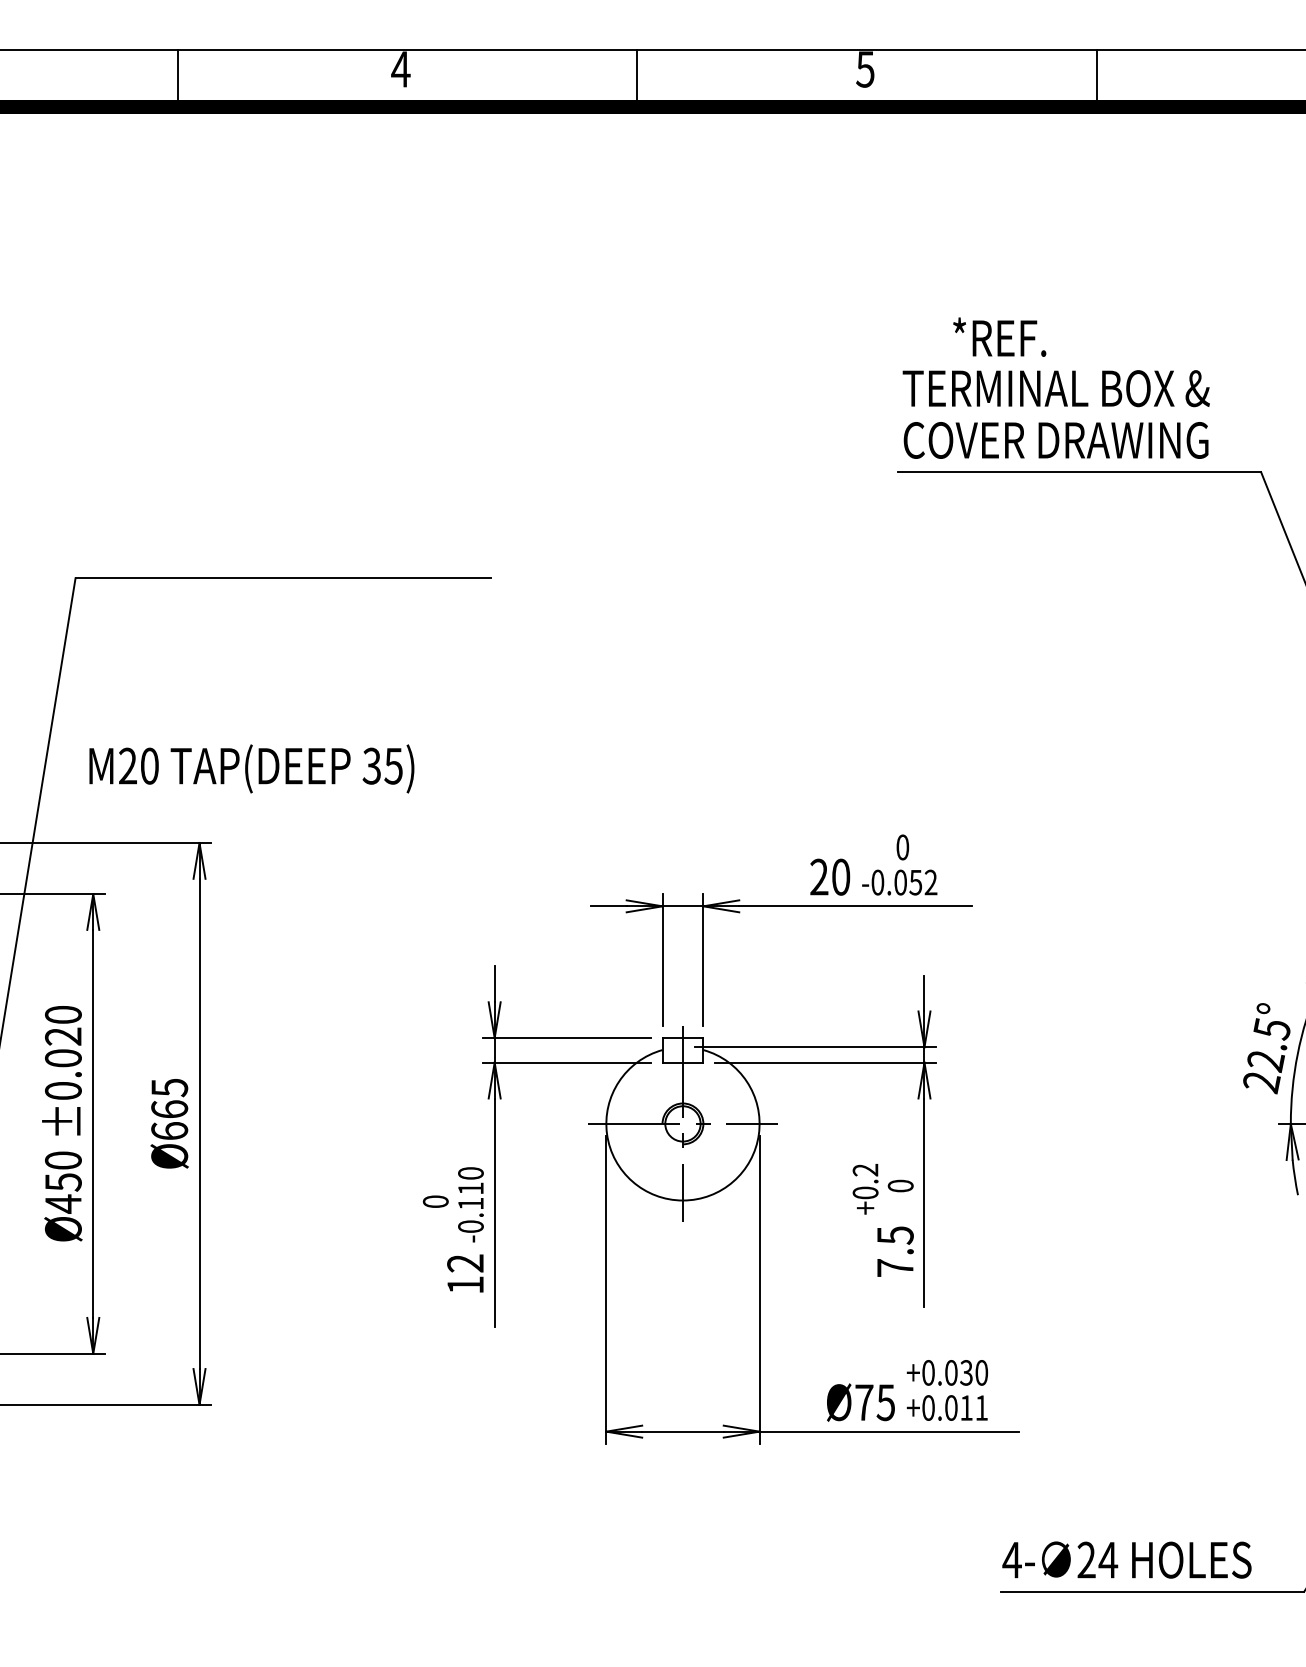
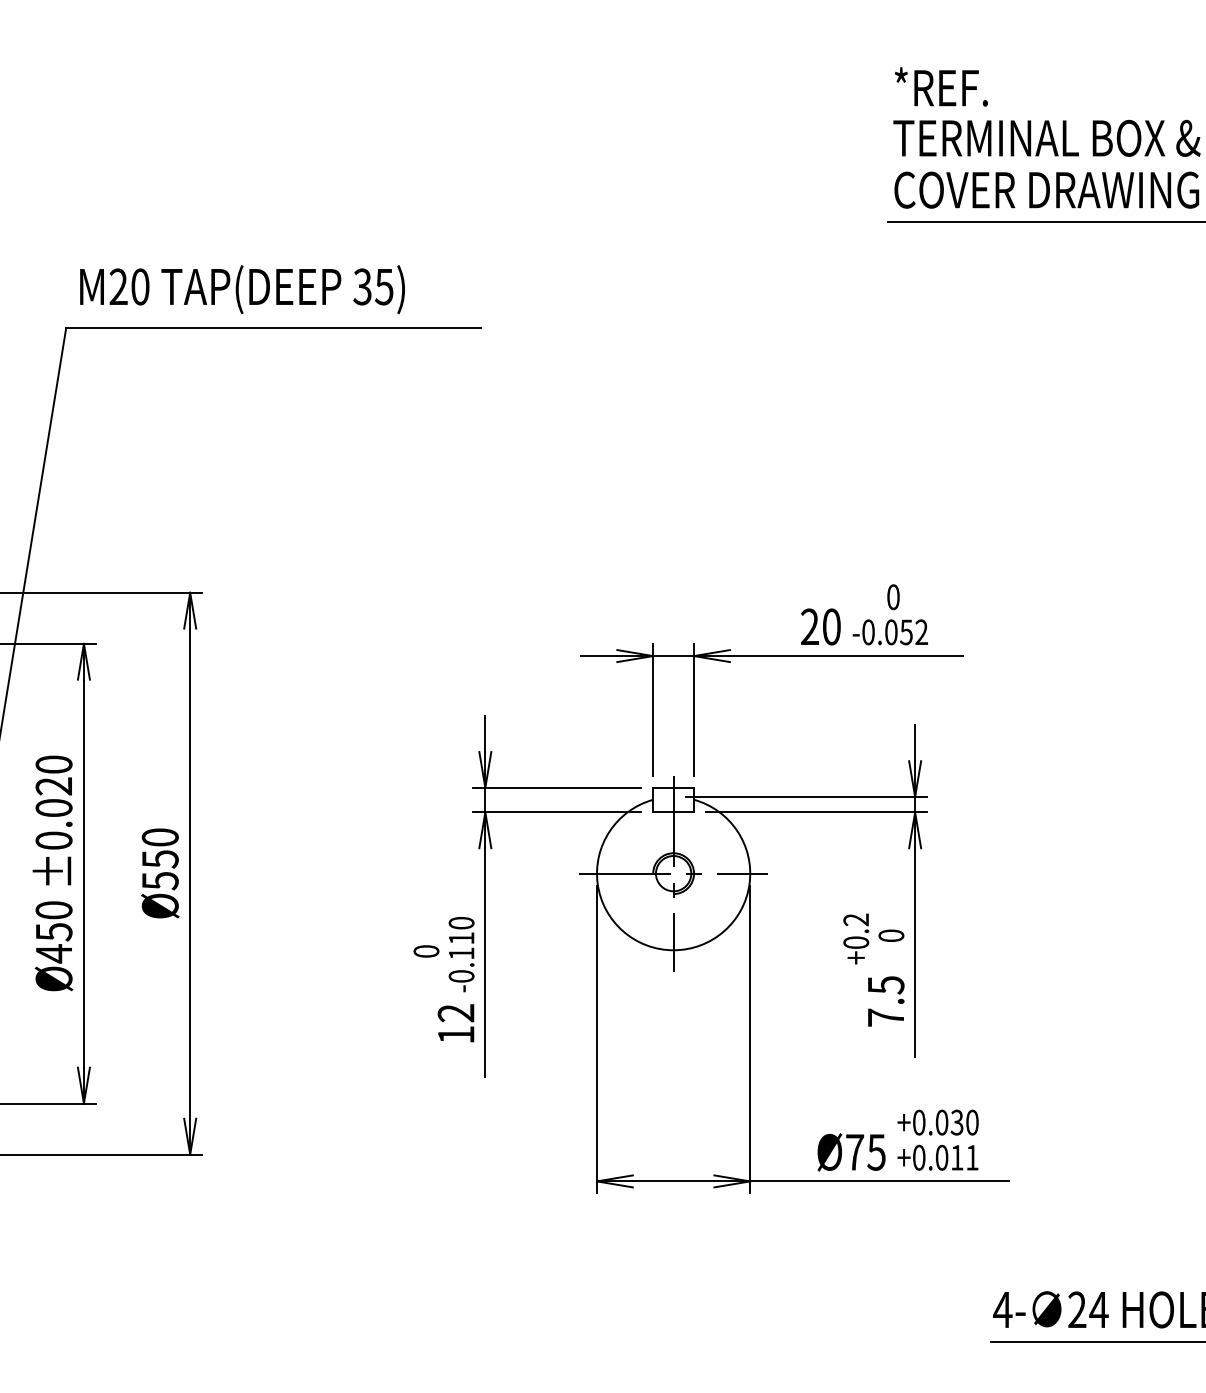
text: (999, 336) -> (941, 86), moved
text: (251, 768) -> (242, 289), moved
text: (169, 1109) -> (160, 859), Ø665 -> Ø550

